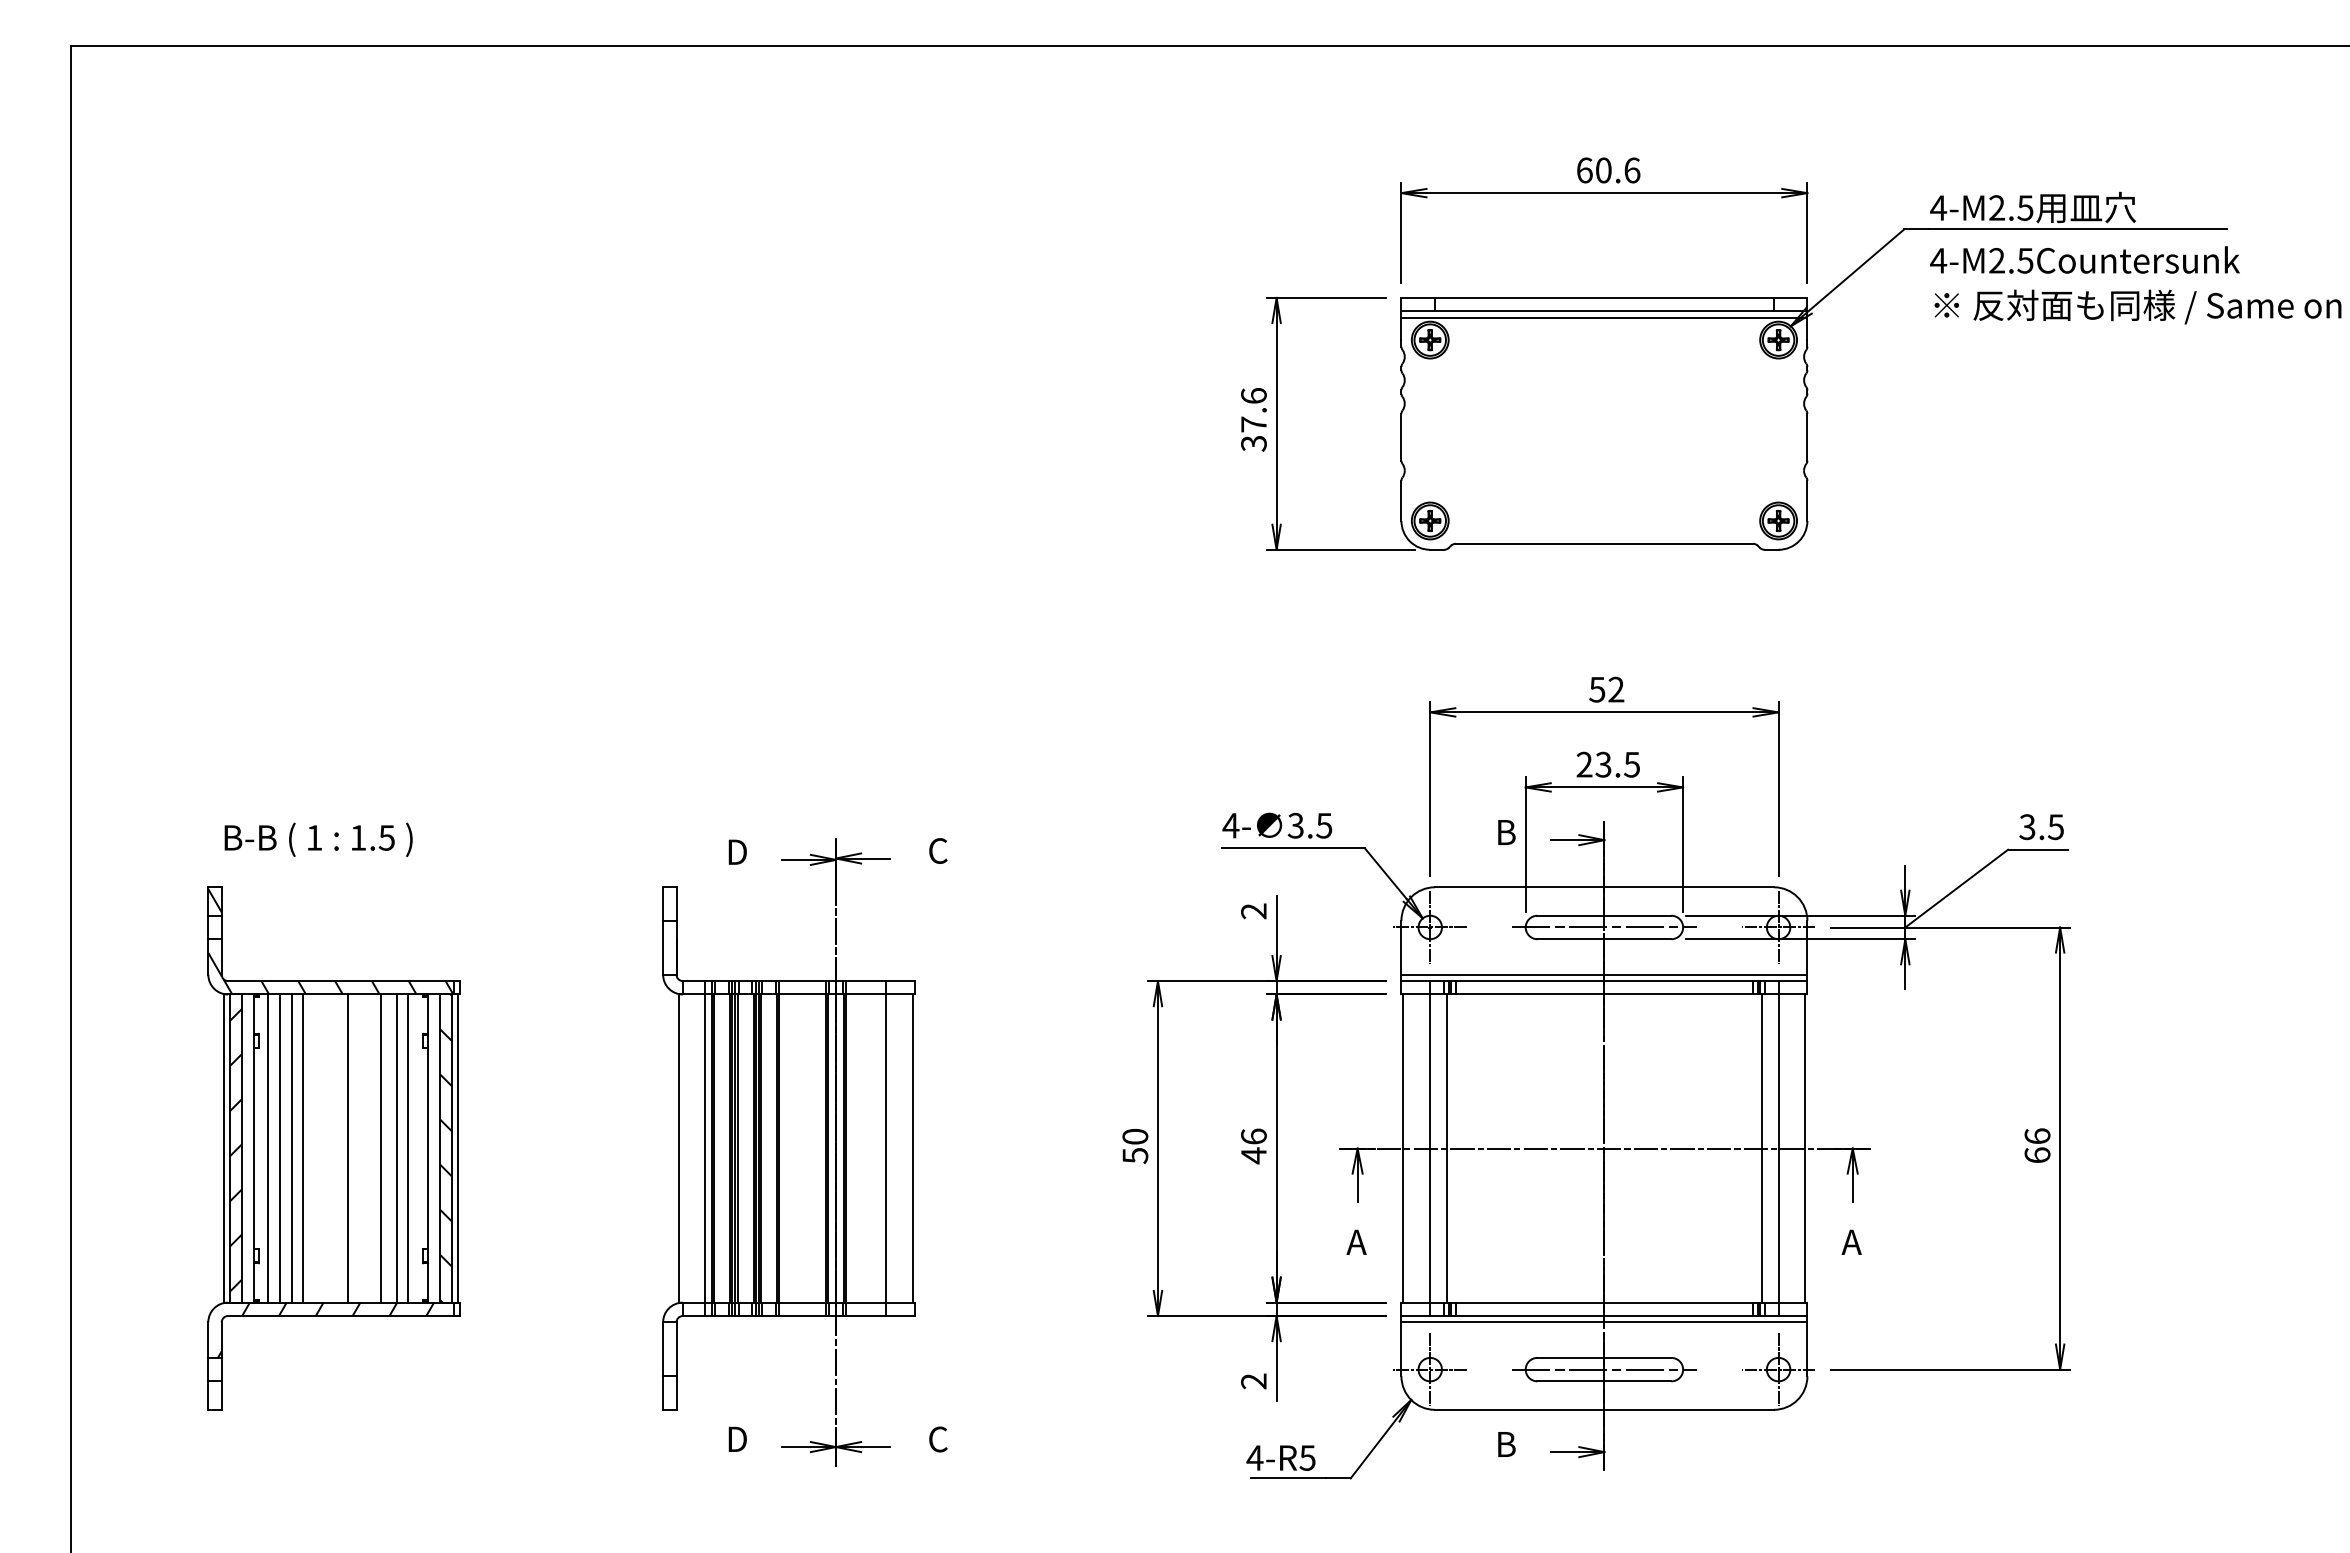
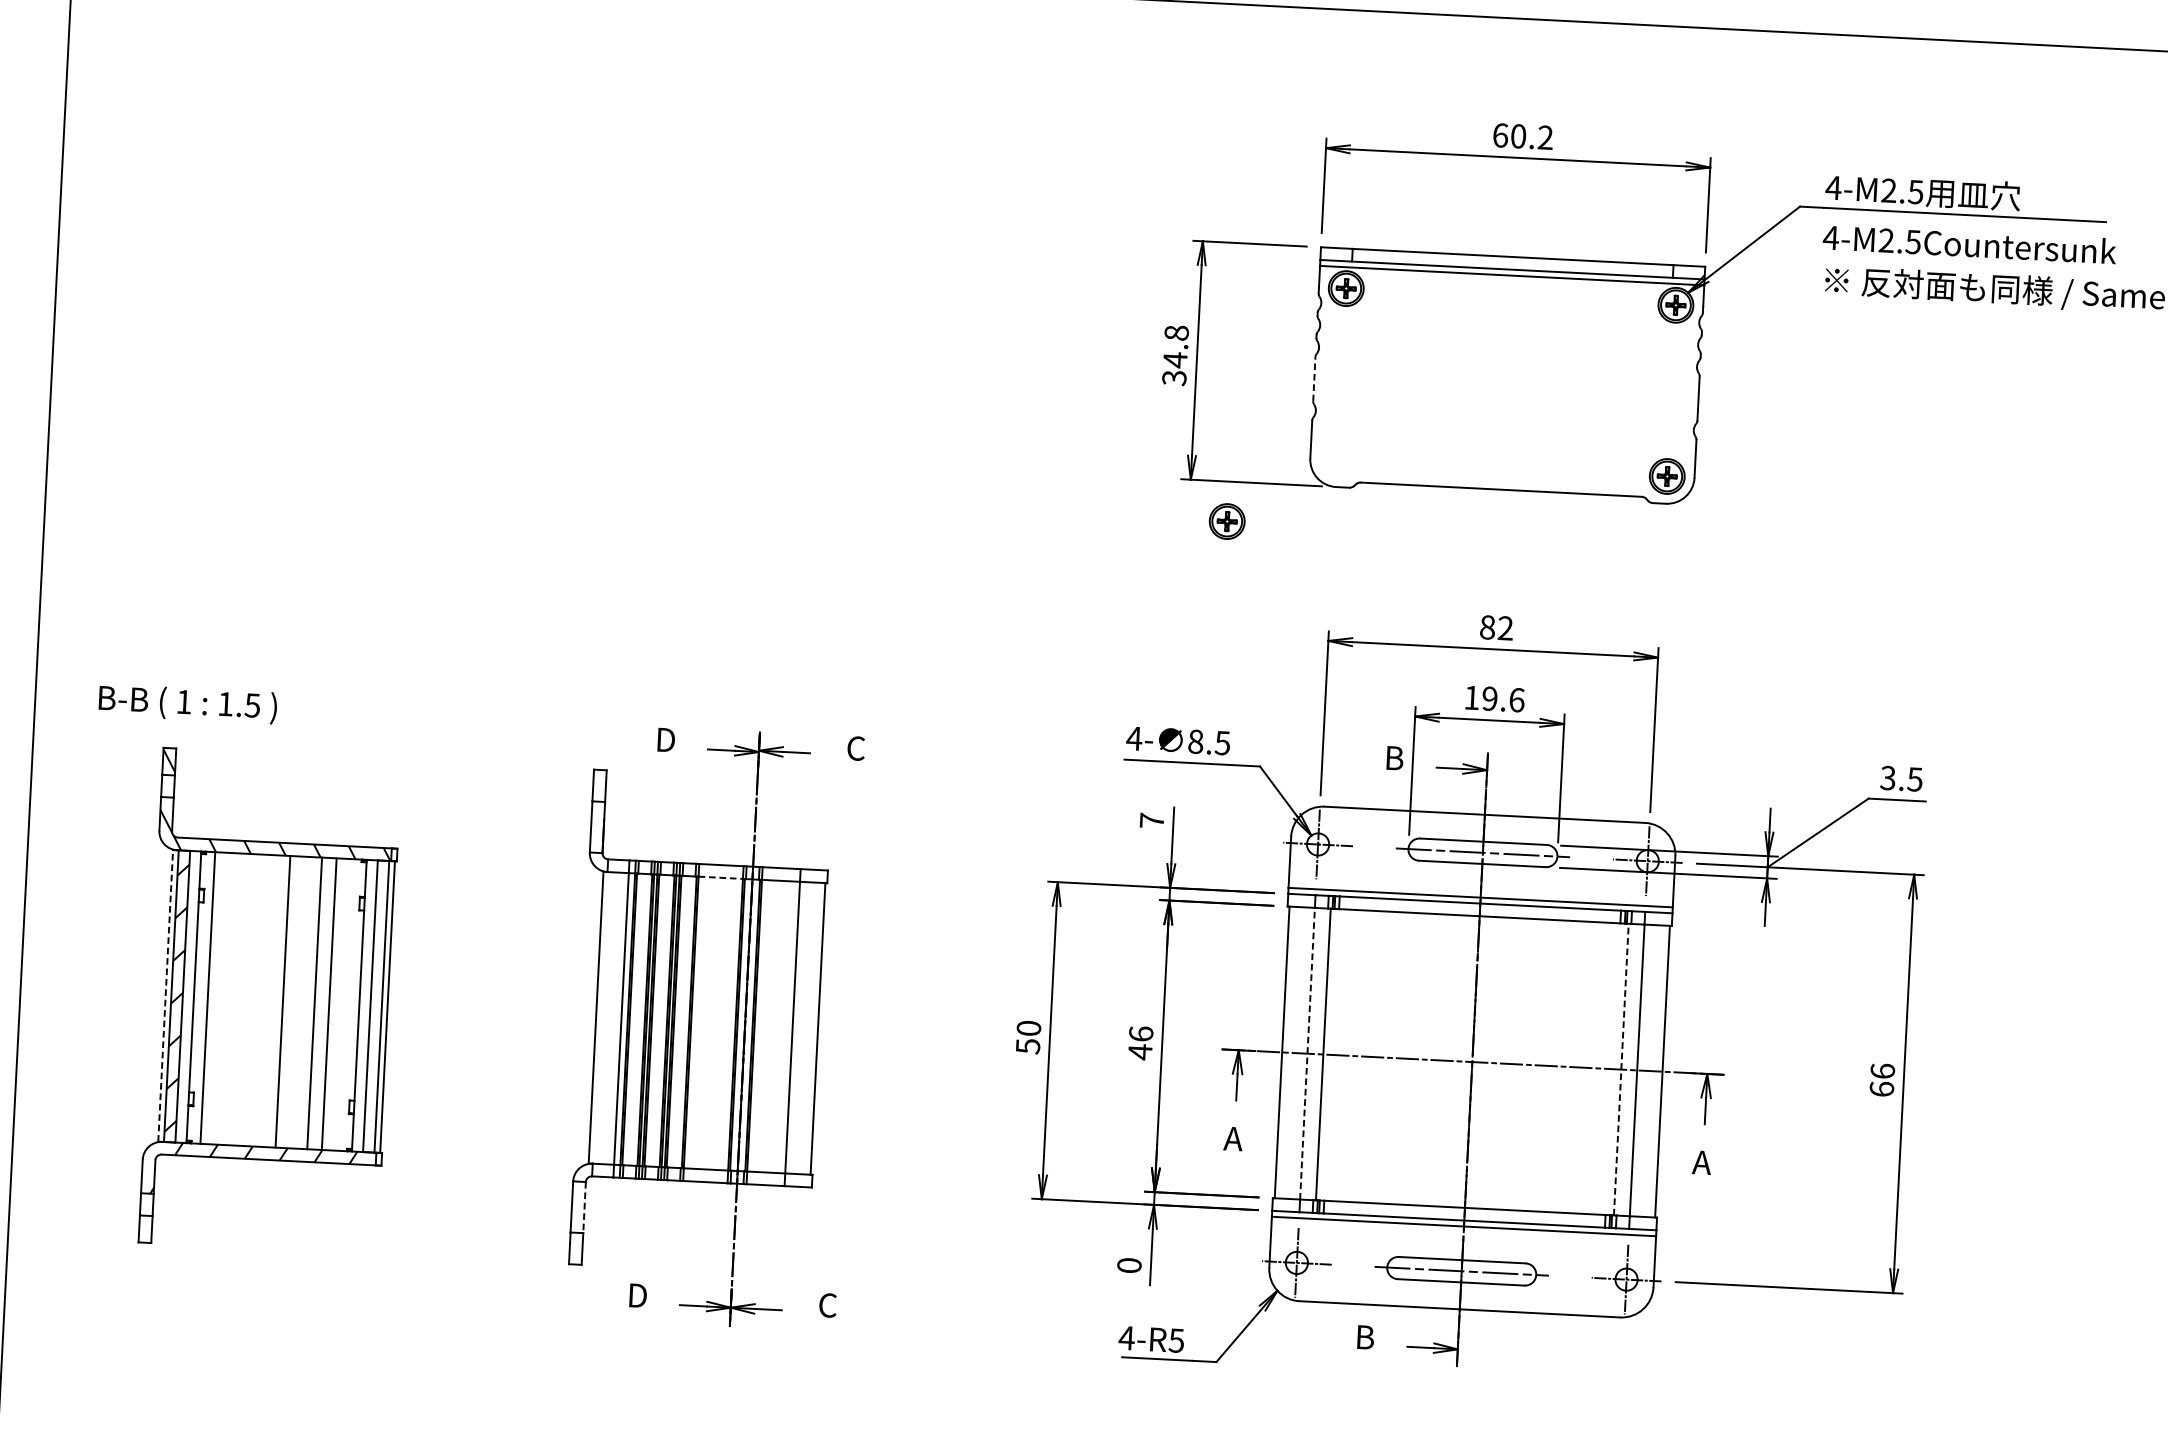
text: (1632, 170) -> (1545, 137), 60.6 -> 60.2
text: (1253, 410) -> (1175, 346), 37.6 -> 34.8
line: (1401, 436) -> (1314, 378), solid -> dashed
part: (1430, 520) -> (1227, 521), moved
text: (1597, 689) -> (1487, 627), 52 -> 82
text: (1608, 764) -> (1494, 698), 23.5 -> 19.6
text: (1295, 825) -> (1195, 741), 3.5 -> 8.5
text: (318, 839) -> (187, 703), moved
text: (1253, 911) -> (1151, 820), 2 -> 7
line: (802, 994) -> (720, 877), solid -> dashed
line: (223, 1148) -> (165, 995), solid -> dashed
line: (279, 1148) -> (218, 998), removed
line: (291, 1148) -> (229, 999), removed
line: (303, 1148) -> (241, 999), removed
line: (407, 1148) -> (339, 1004), removed
hatch: (446, 1148) -> (376, 1006), removed
line: (1430, 1148) -> (1307, 1053), solid -> dashed
line: (1761, 1148) -> (1620, 1069), solid -> dashed
line: (676, 1349) -> (584, 1207), solid -> dashed
text: (1253, 1381) -> (1129, 1265), 2 -> 0

